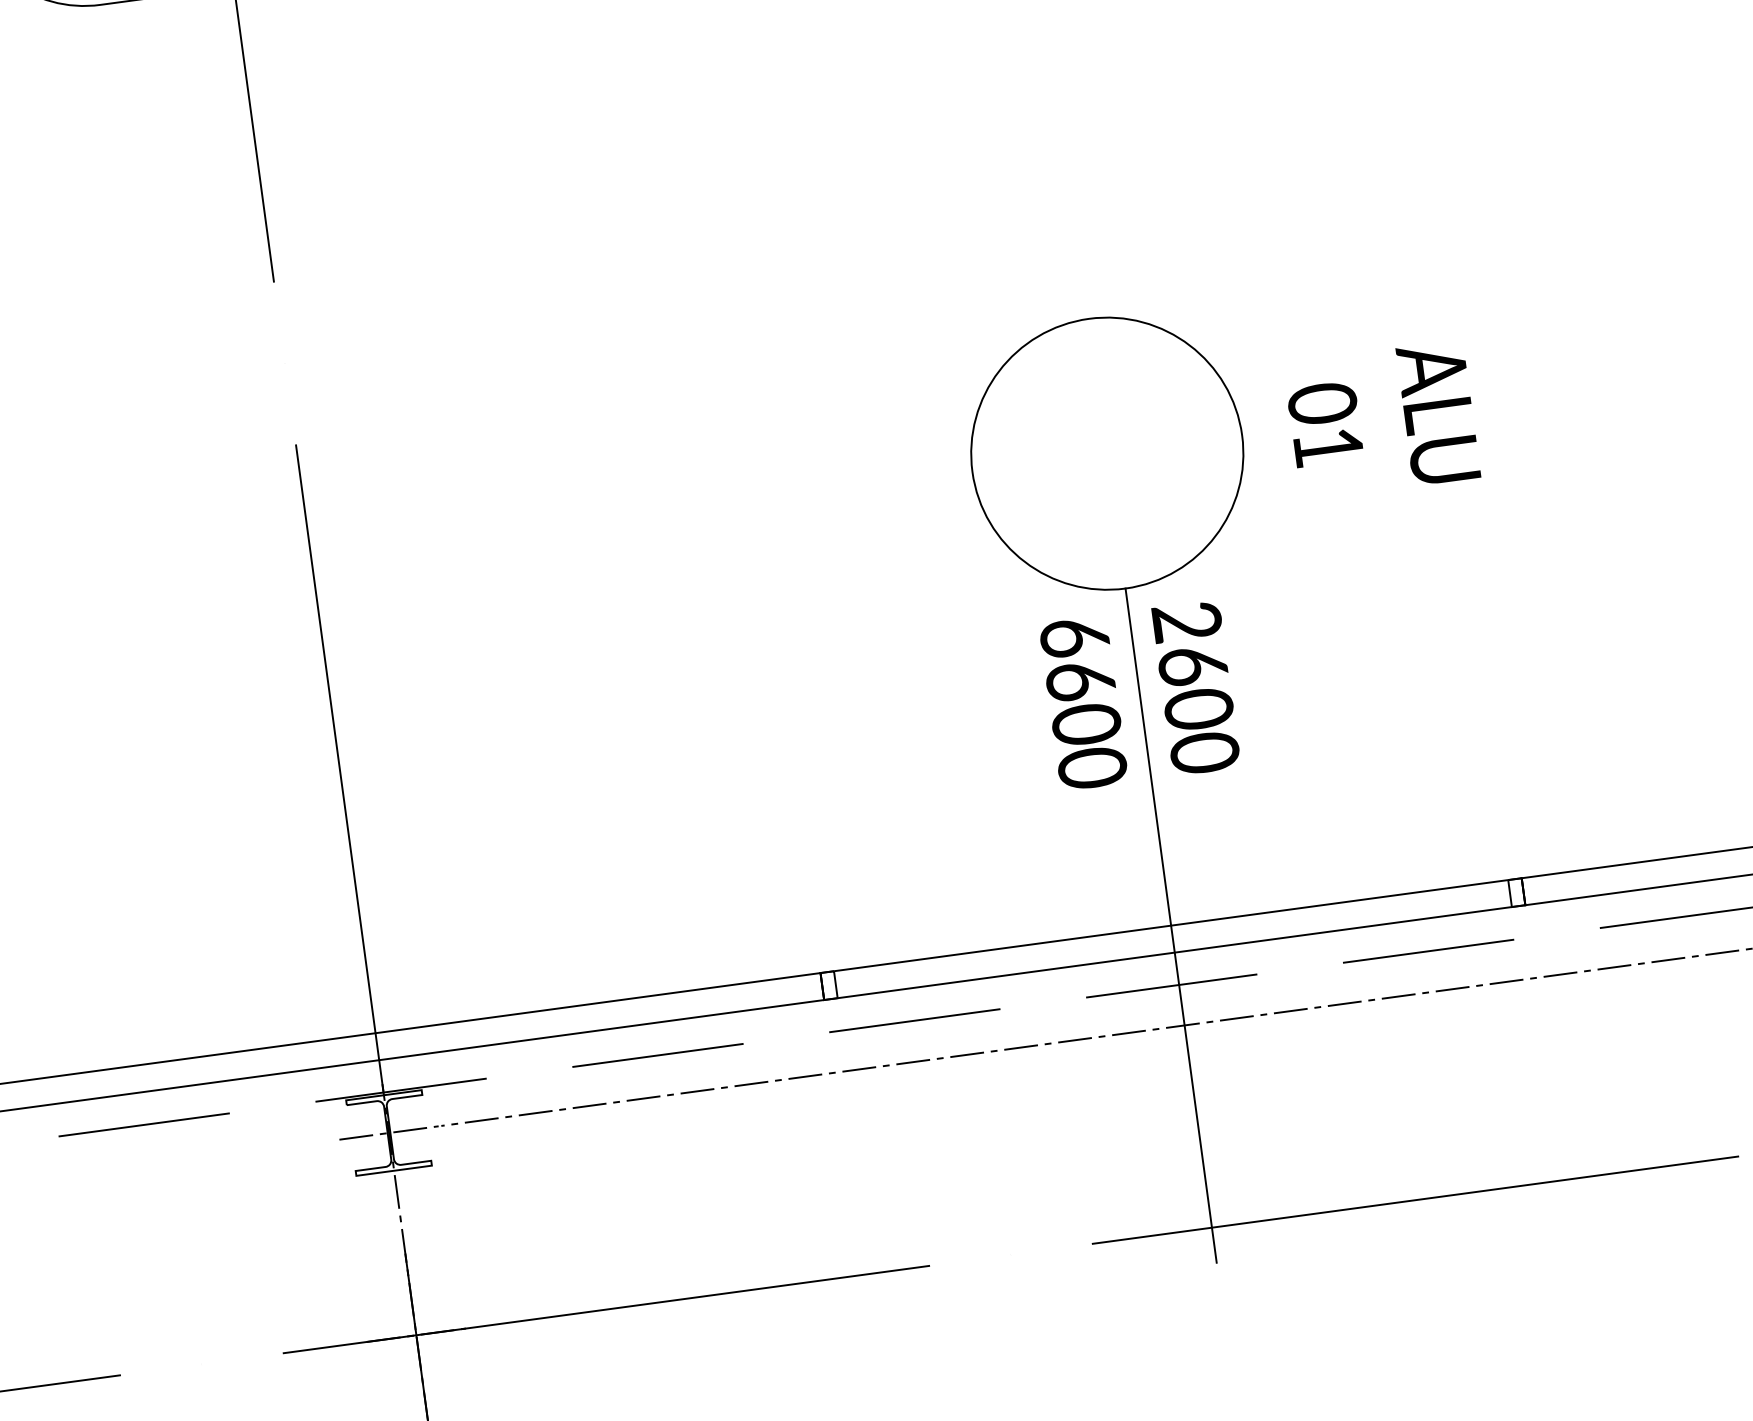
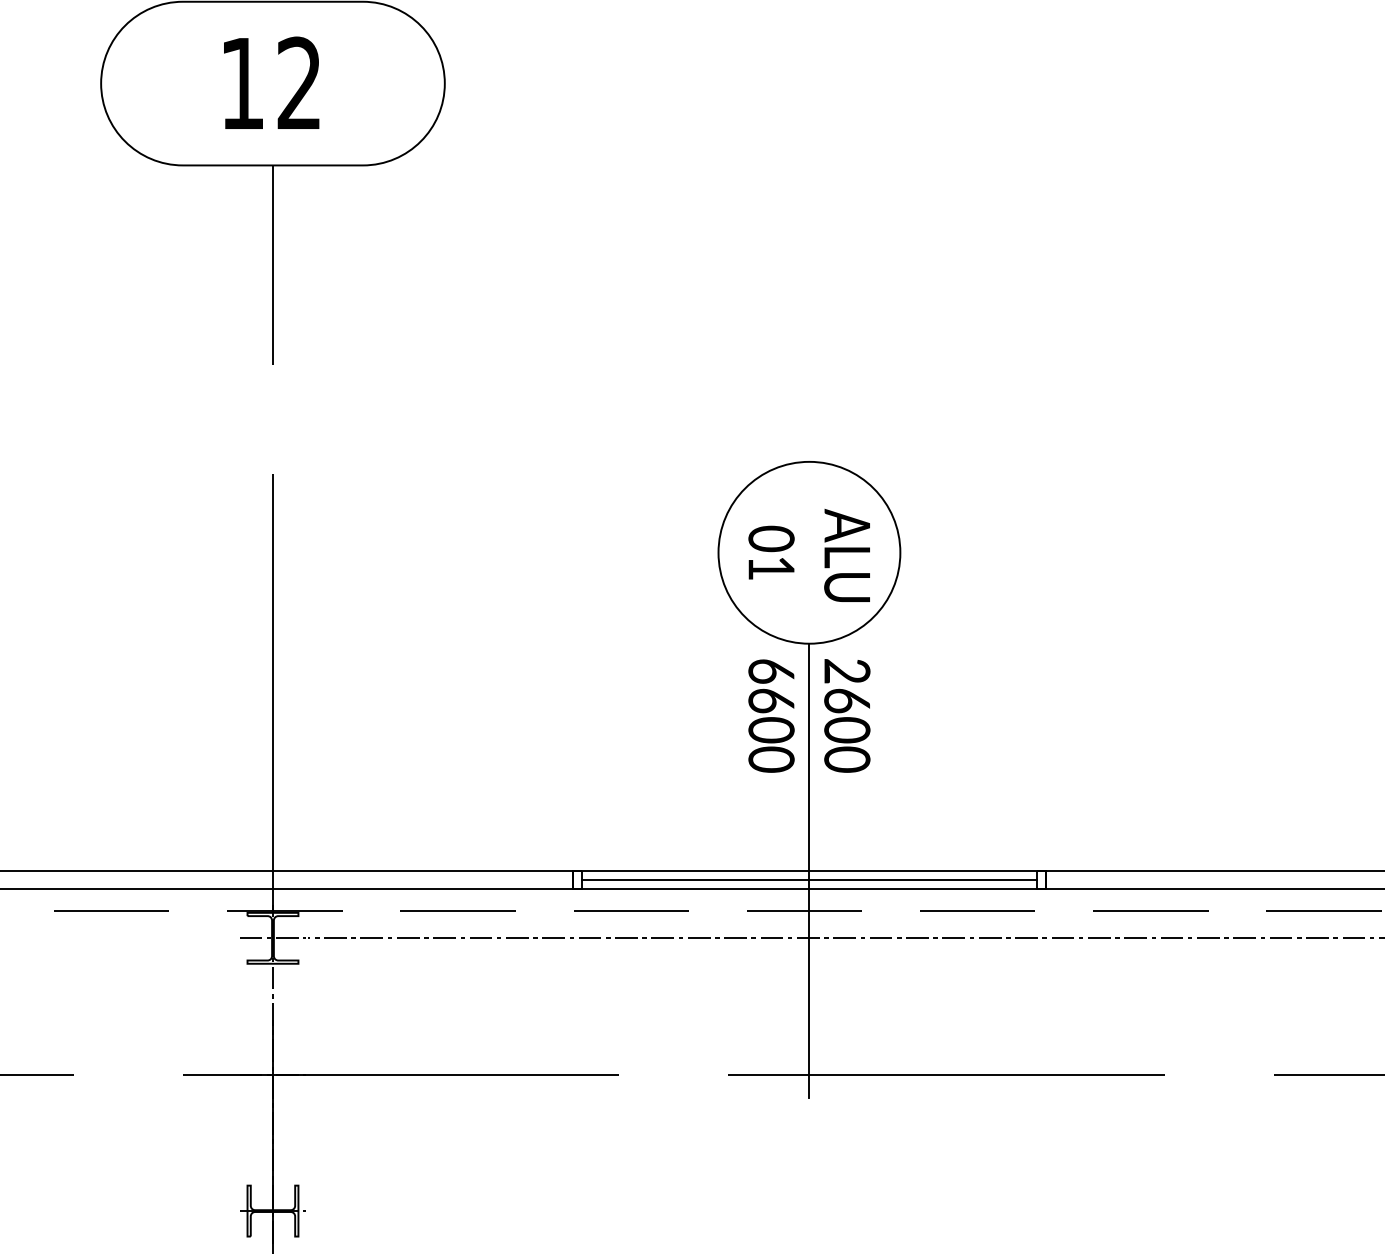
text: (1380, 420) -> (808, 555), moved
line: (1173, 939) -> (809, 880), added

